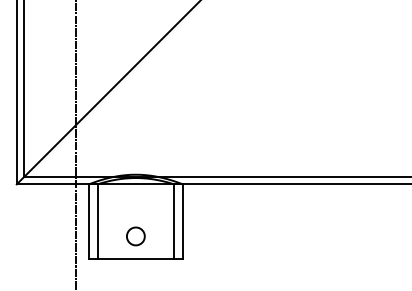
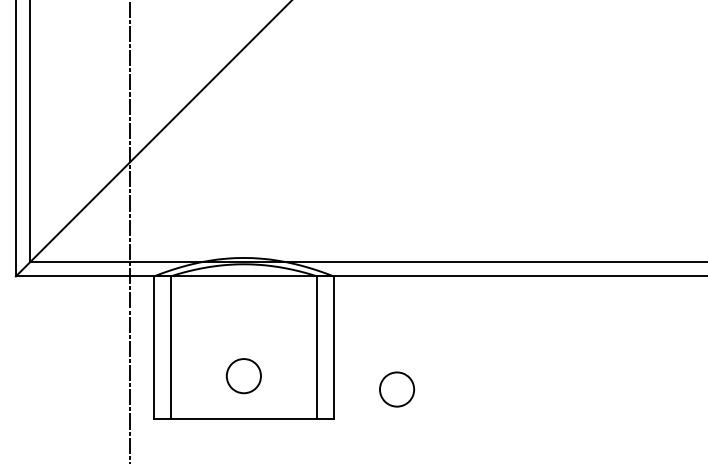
part: (215, 243) -> (396, 389), added

